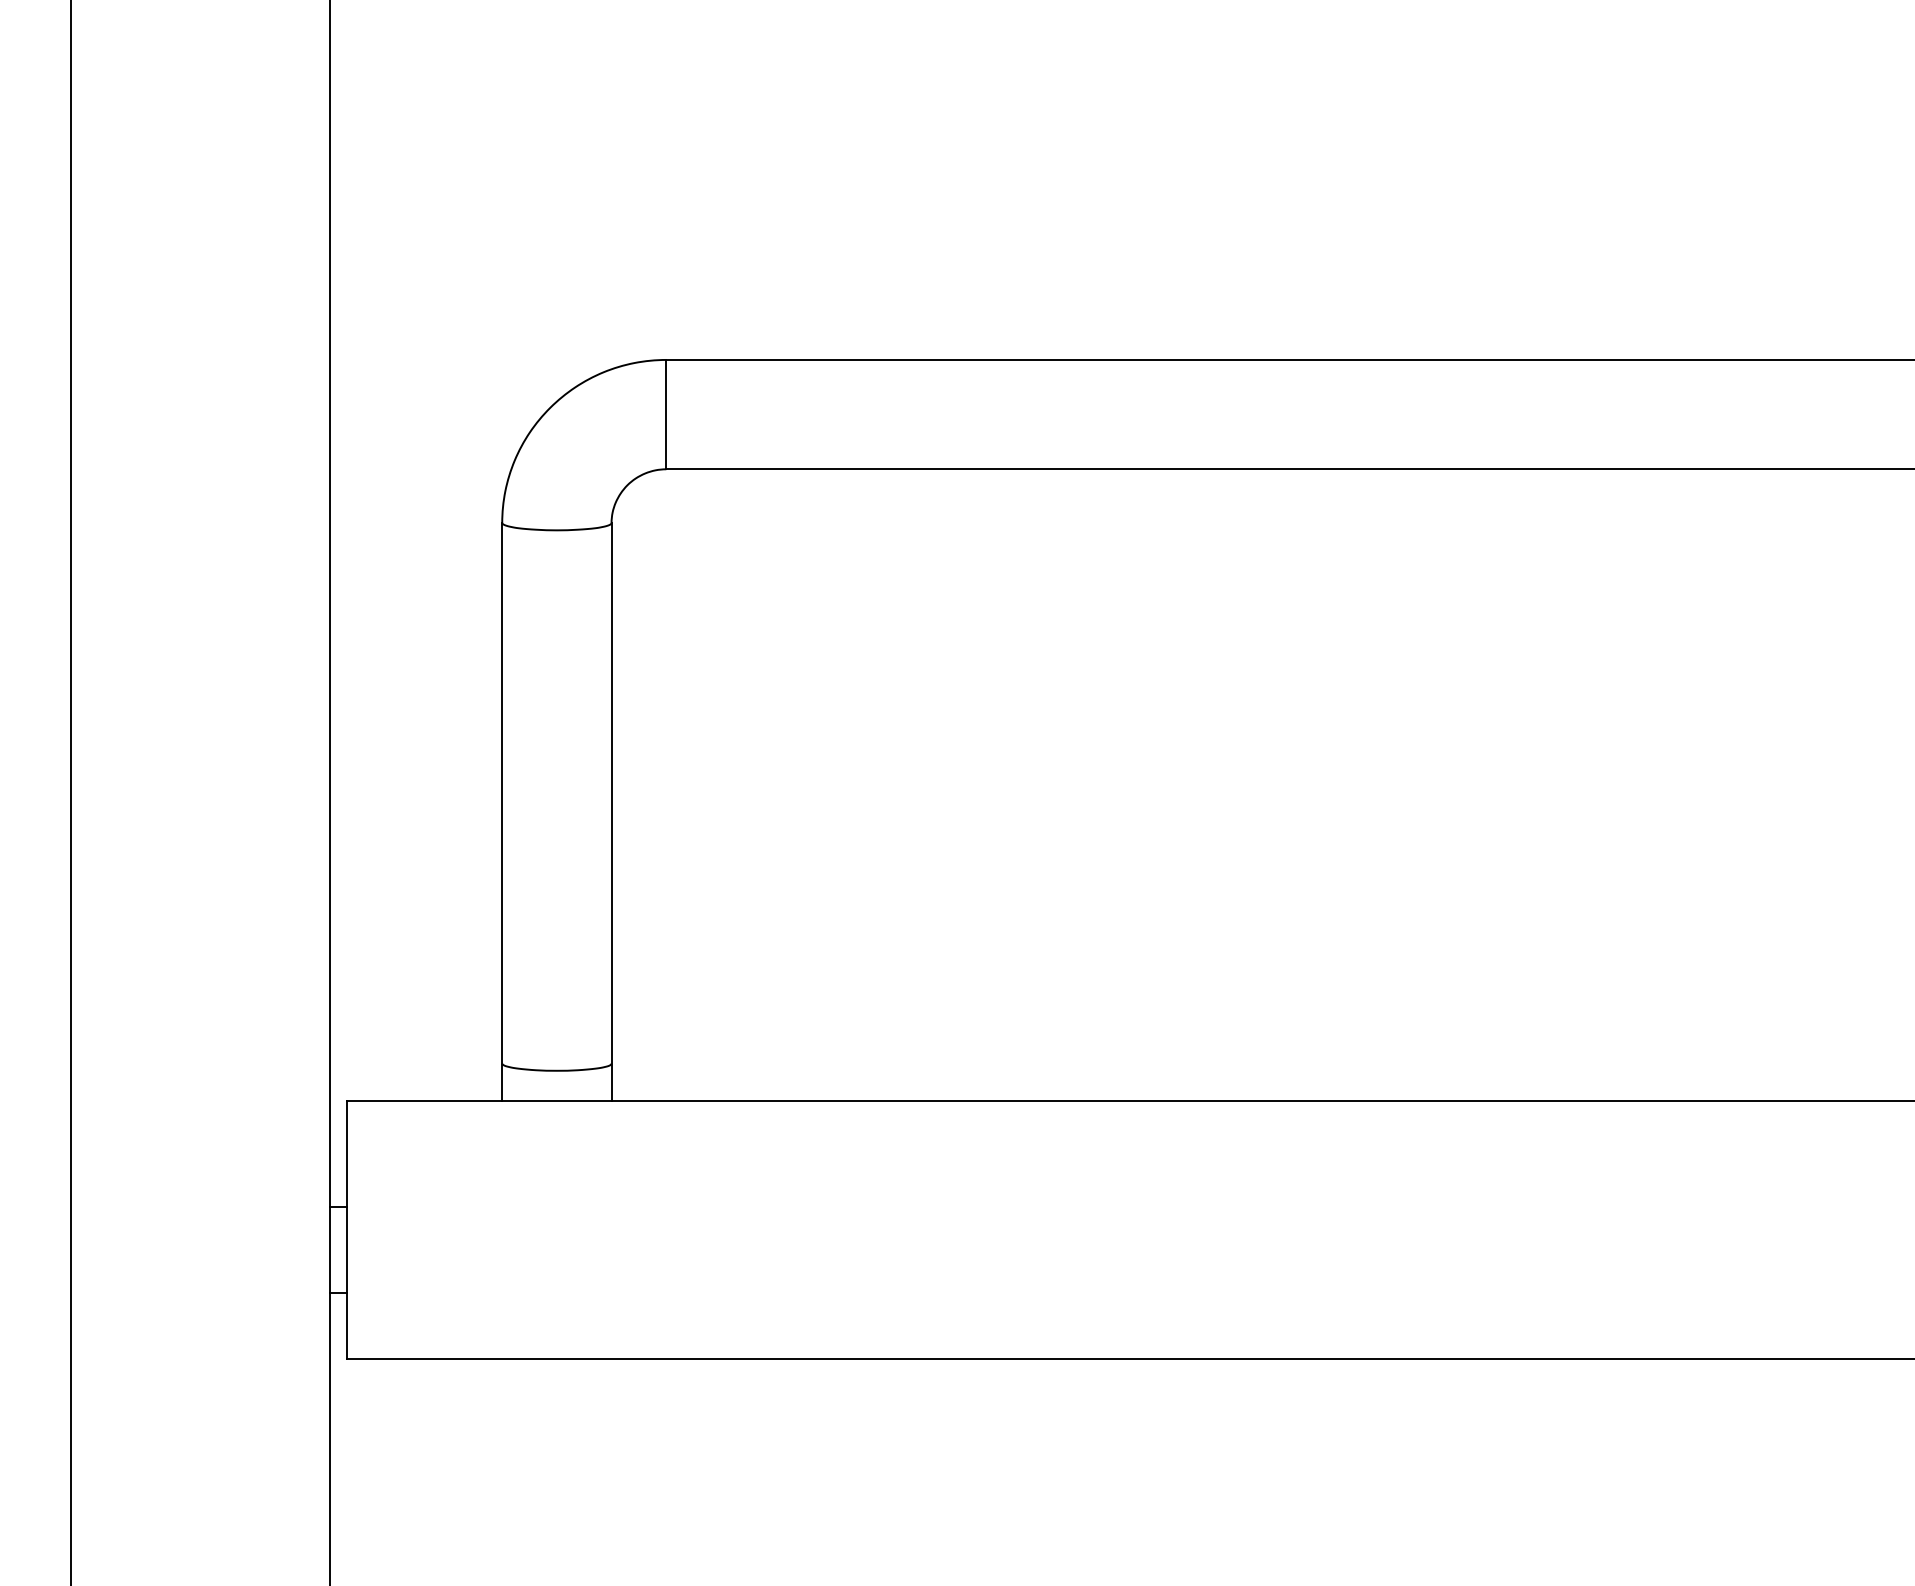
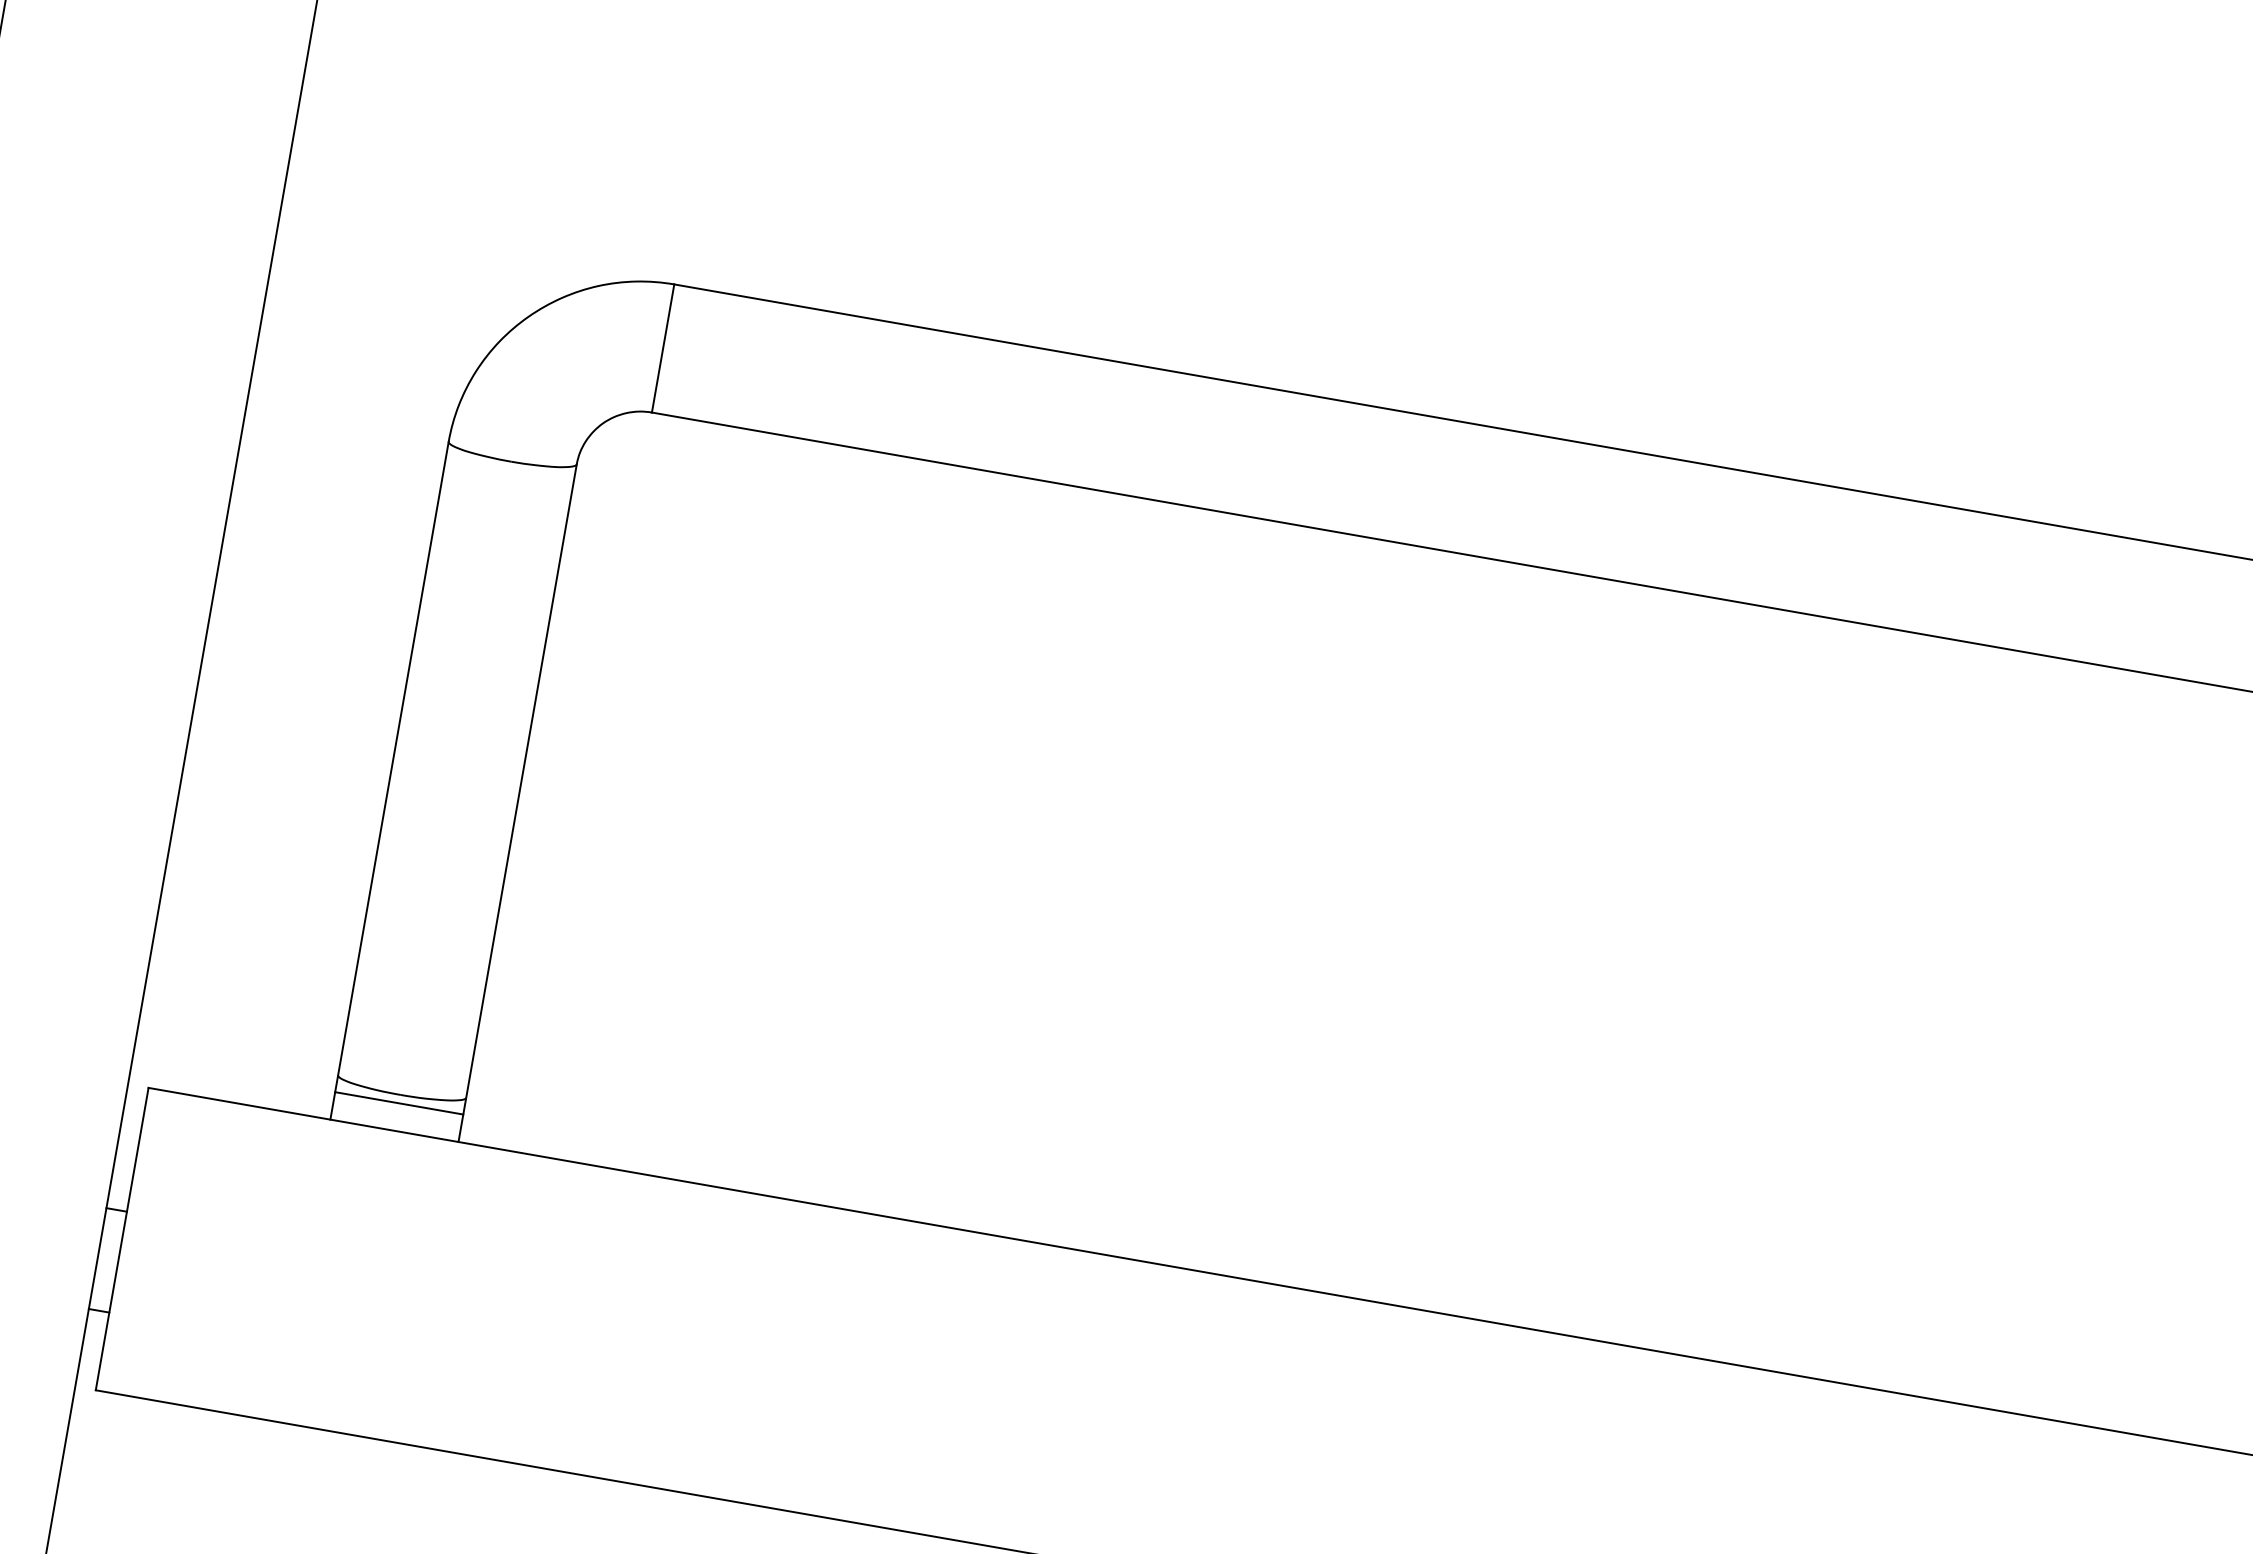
line: (556, 1077) -> (398, 1102), added

